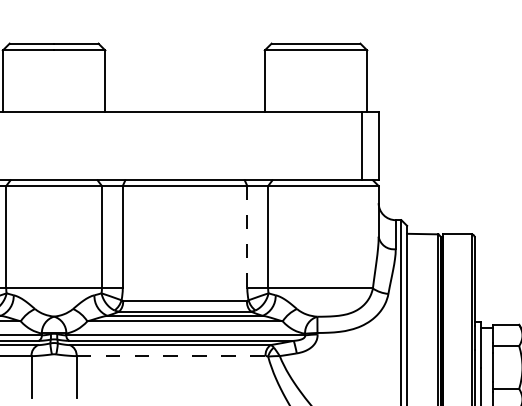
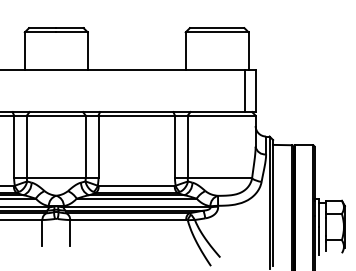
line: (246, 238) -> (174, 147), dashed -> solid
line: (171, 356) -> (128, 220), dashed -> solid

